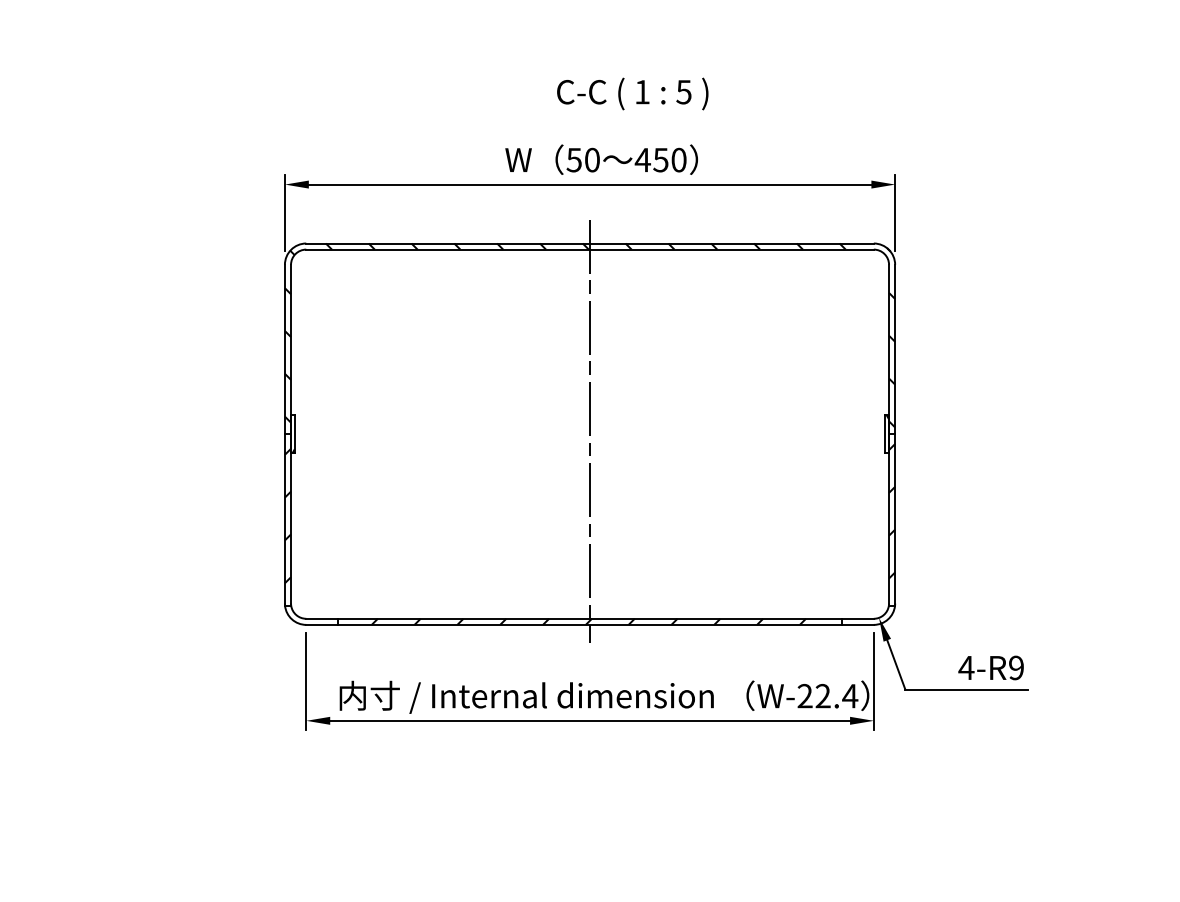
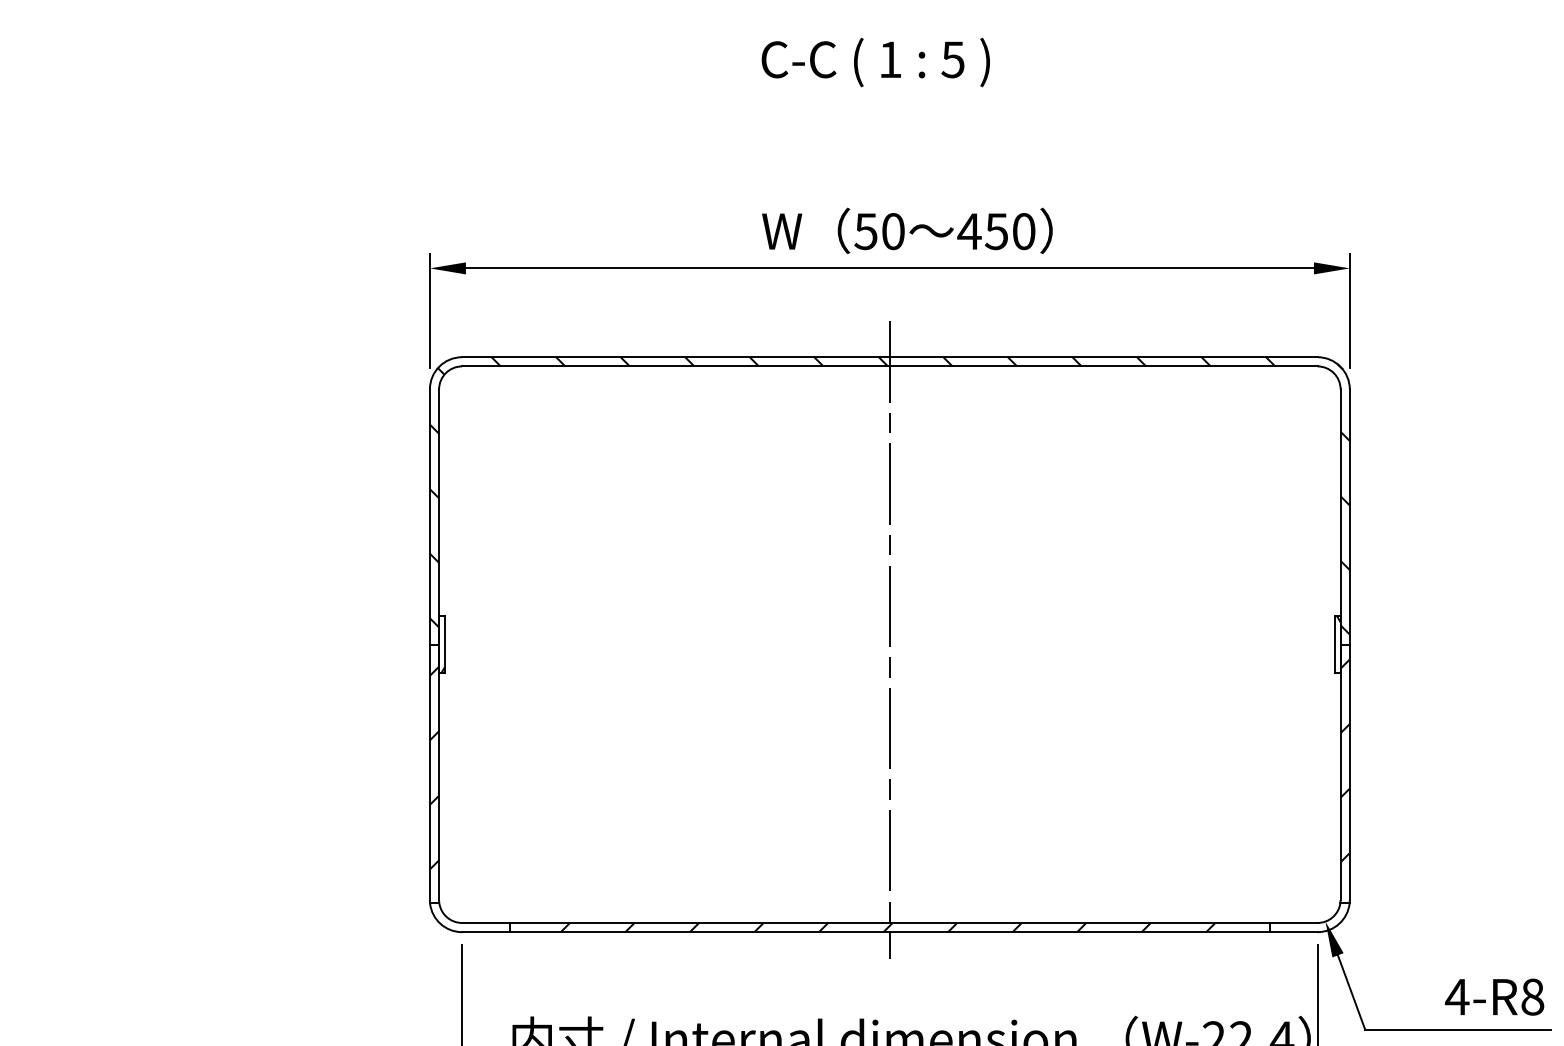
text: (632, 93) -> (875, 61), moved
text: (1016, 667) -> (1532, 996), 4-R9 -> 4-R8

